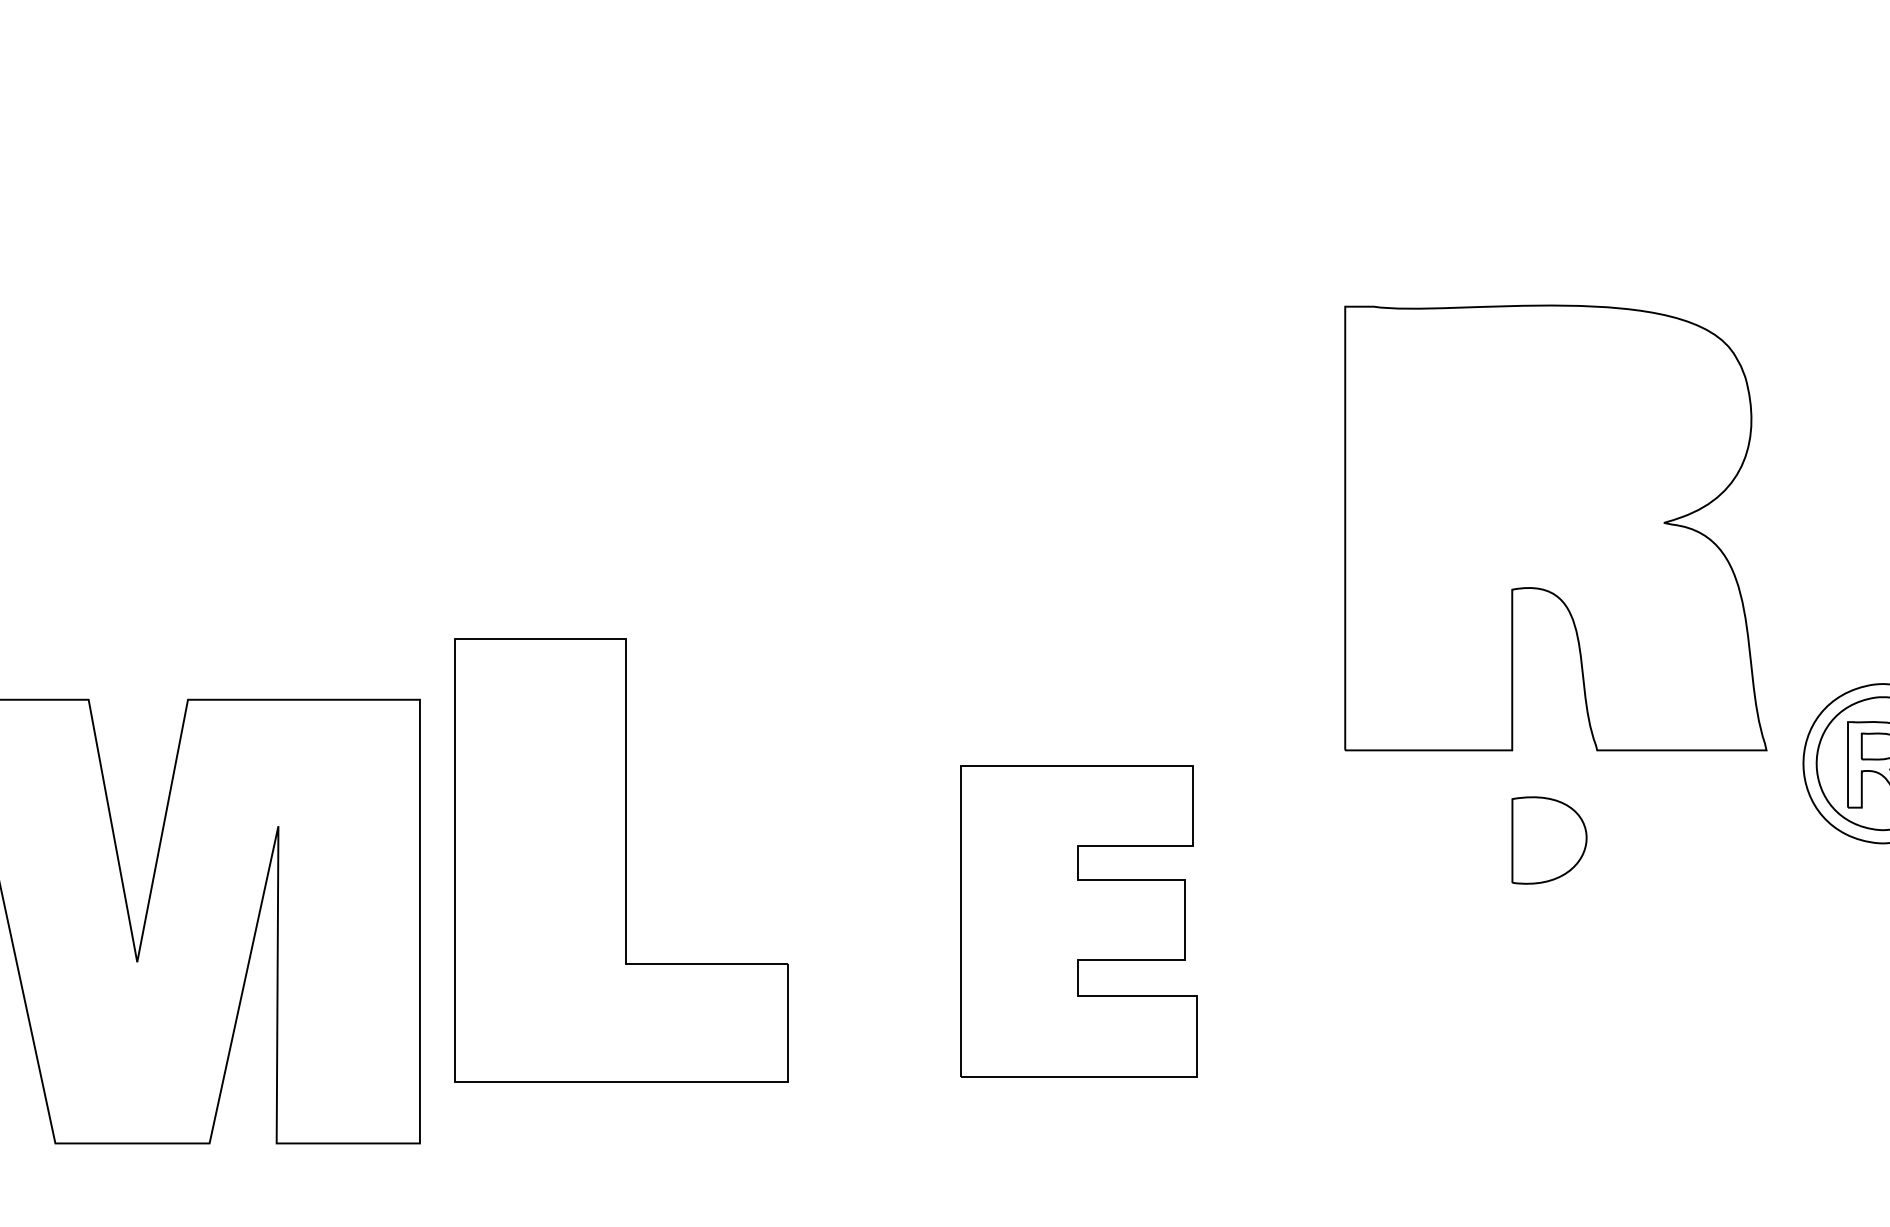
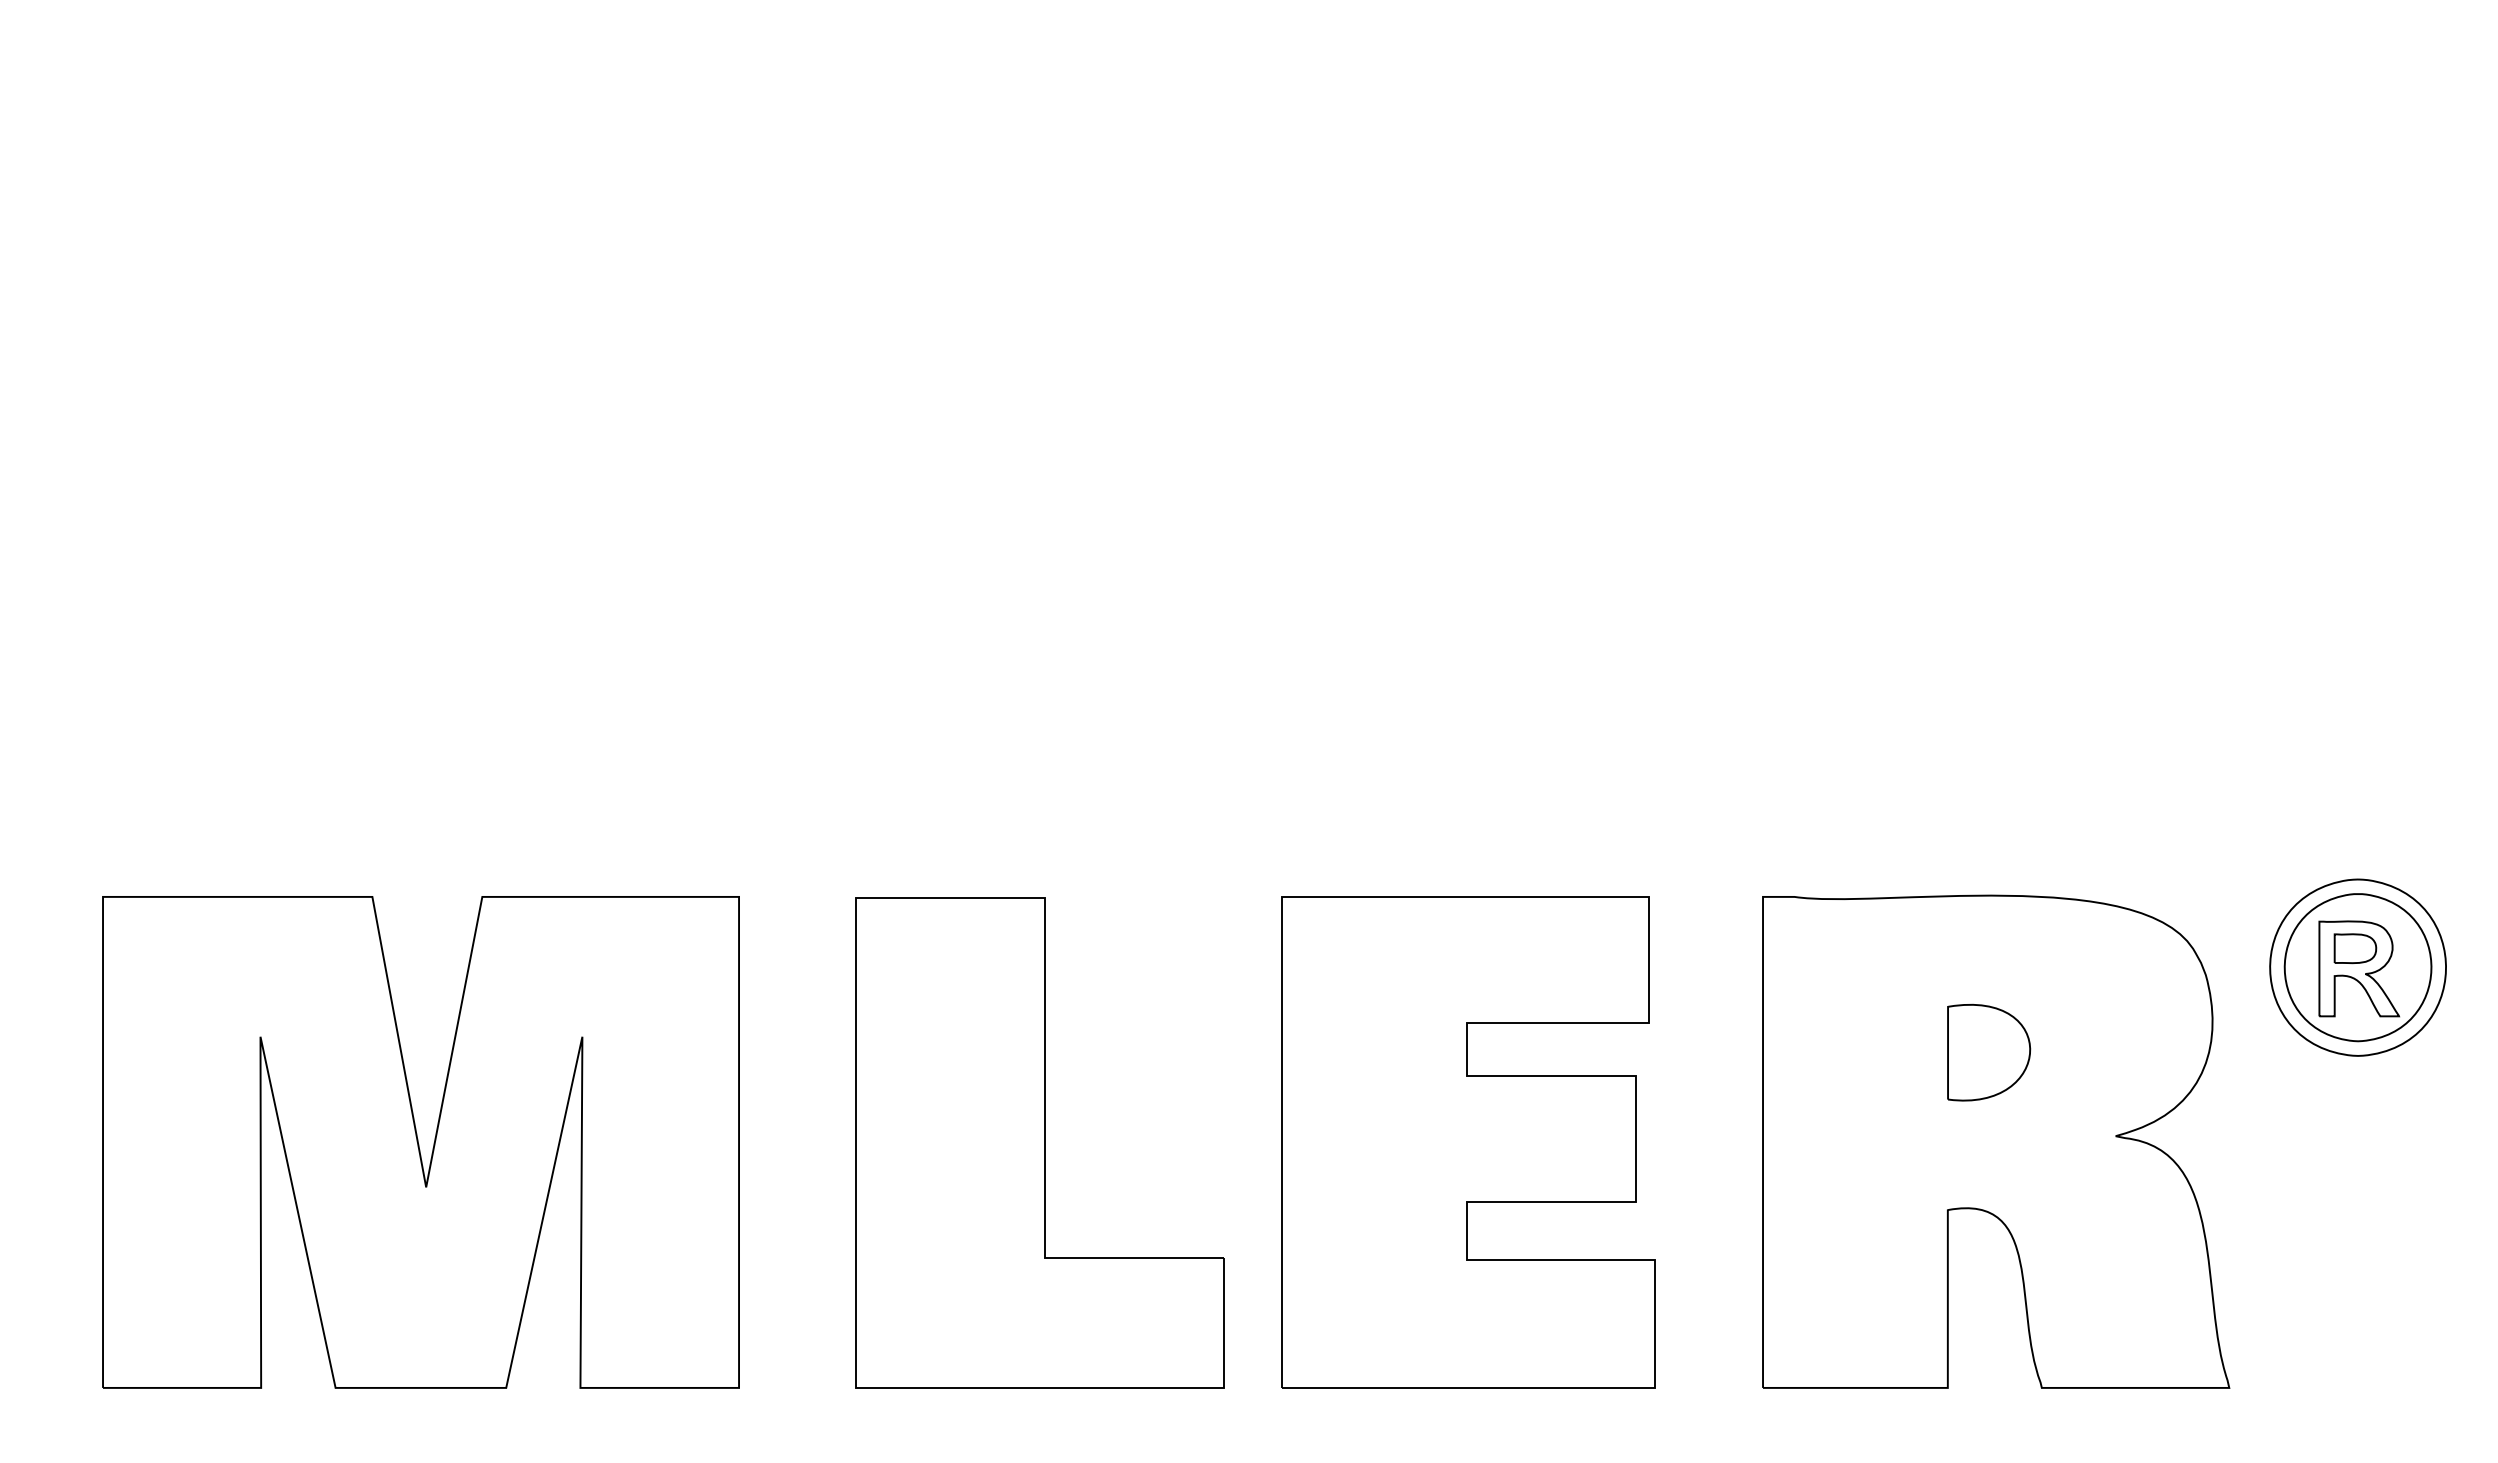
part: (1556, 527) -> (1996, 1141), moved
part: (620, 860) -> (1039, 1142), moved
part: (1079, 921) -> (1468, 1142), size x1.43

